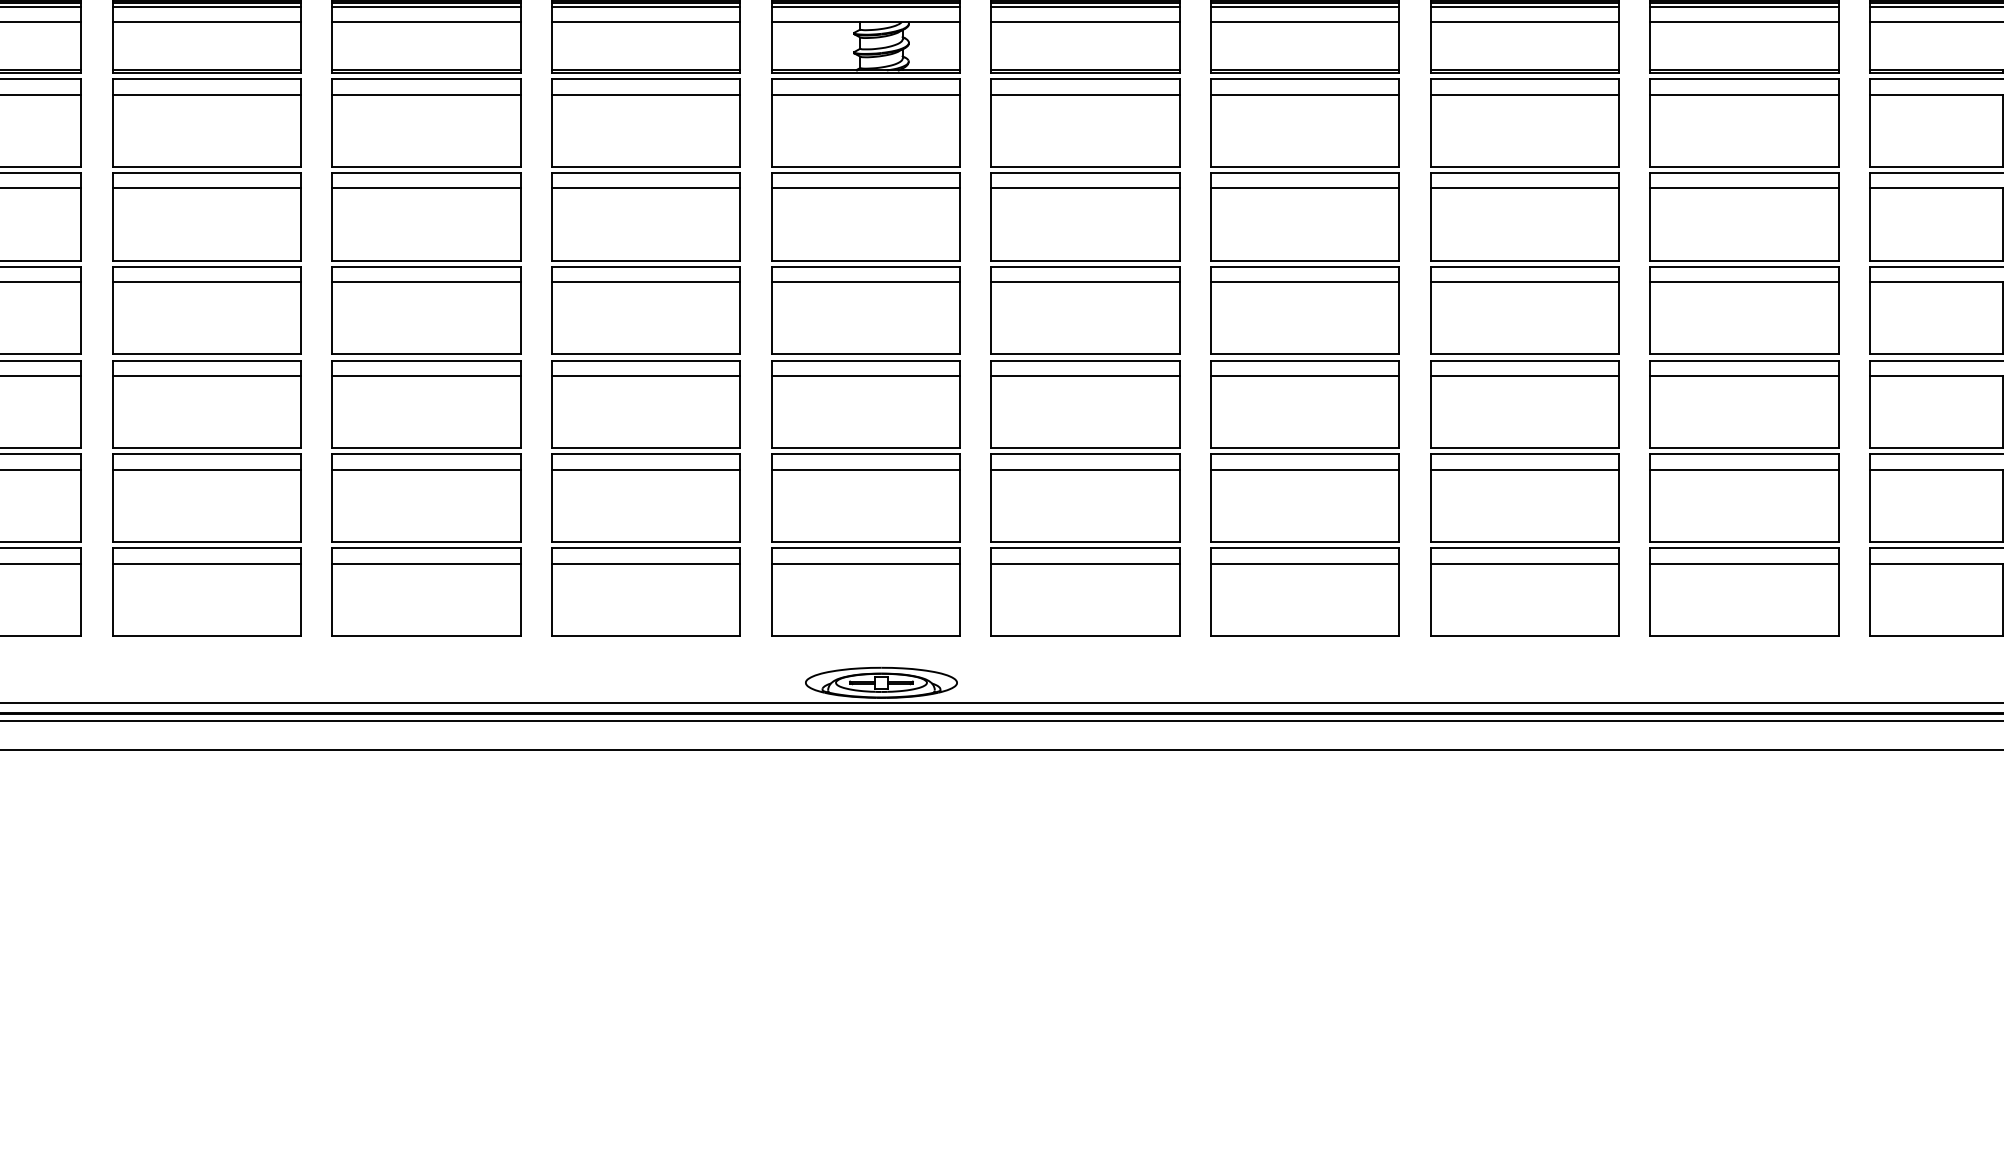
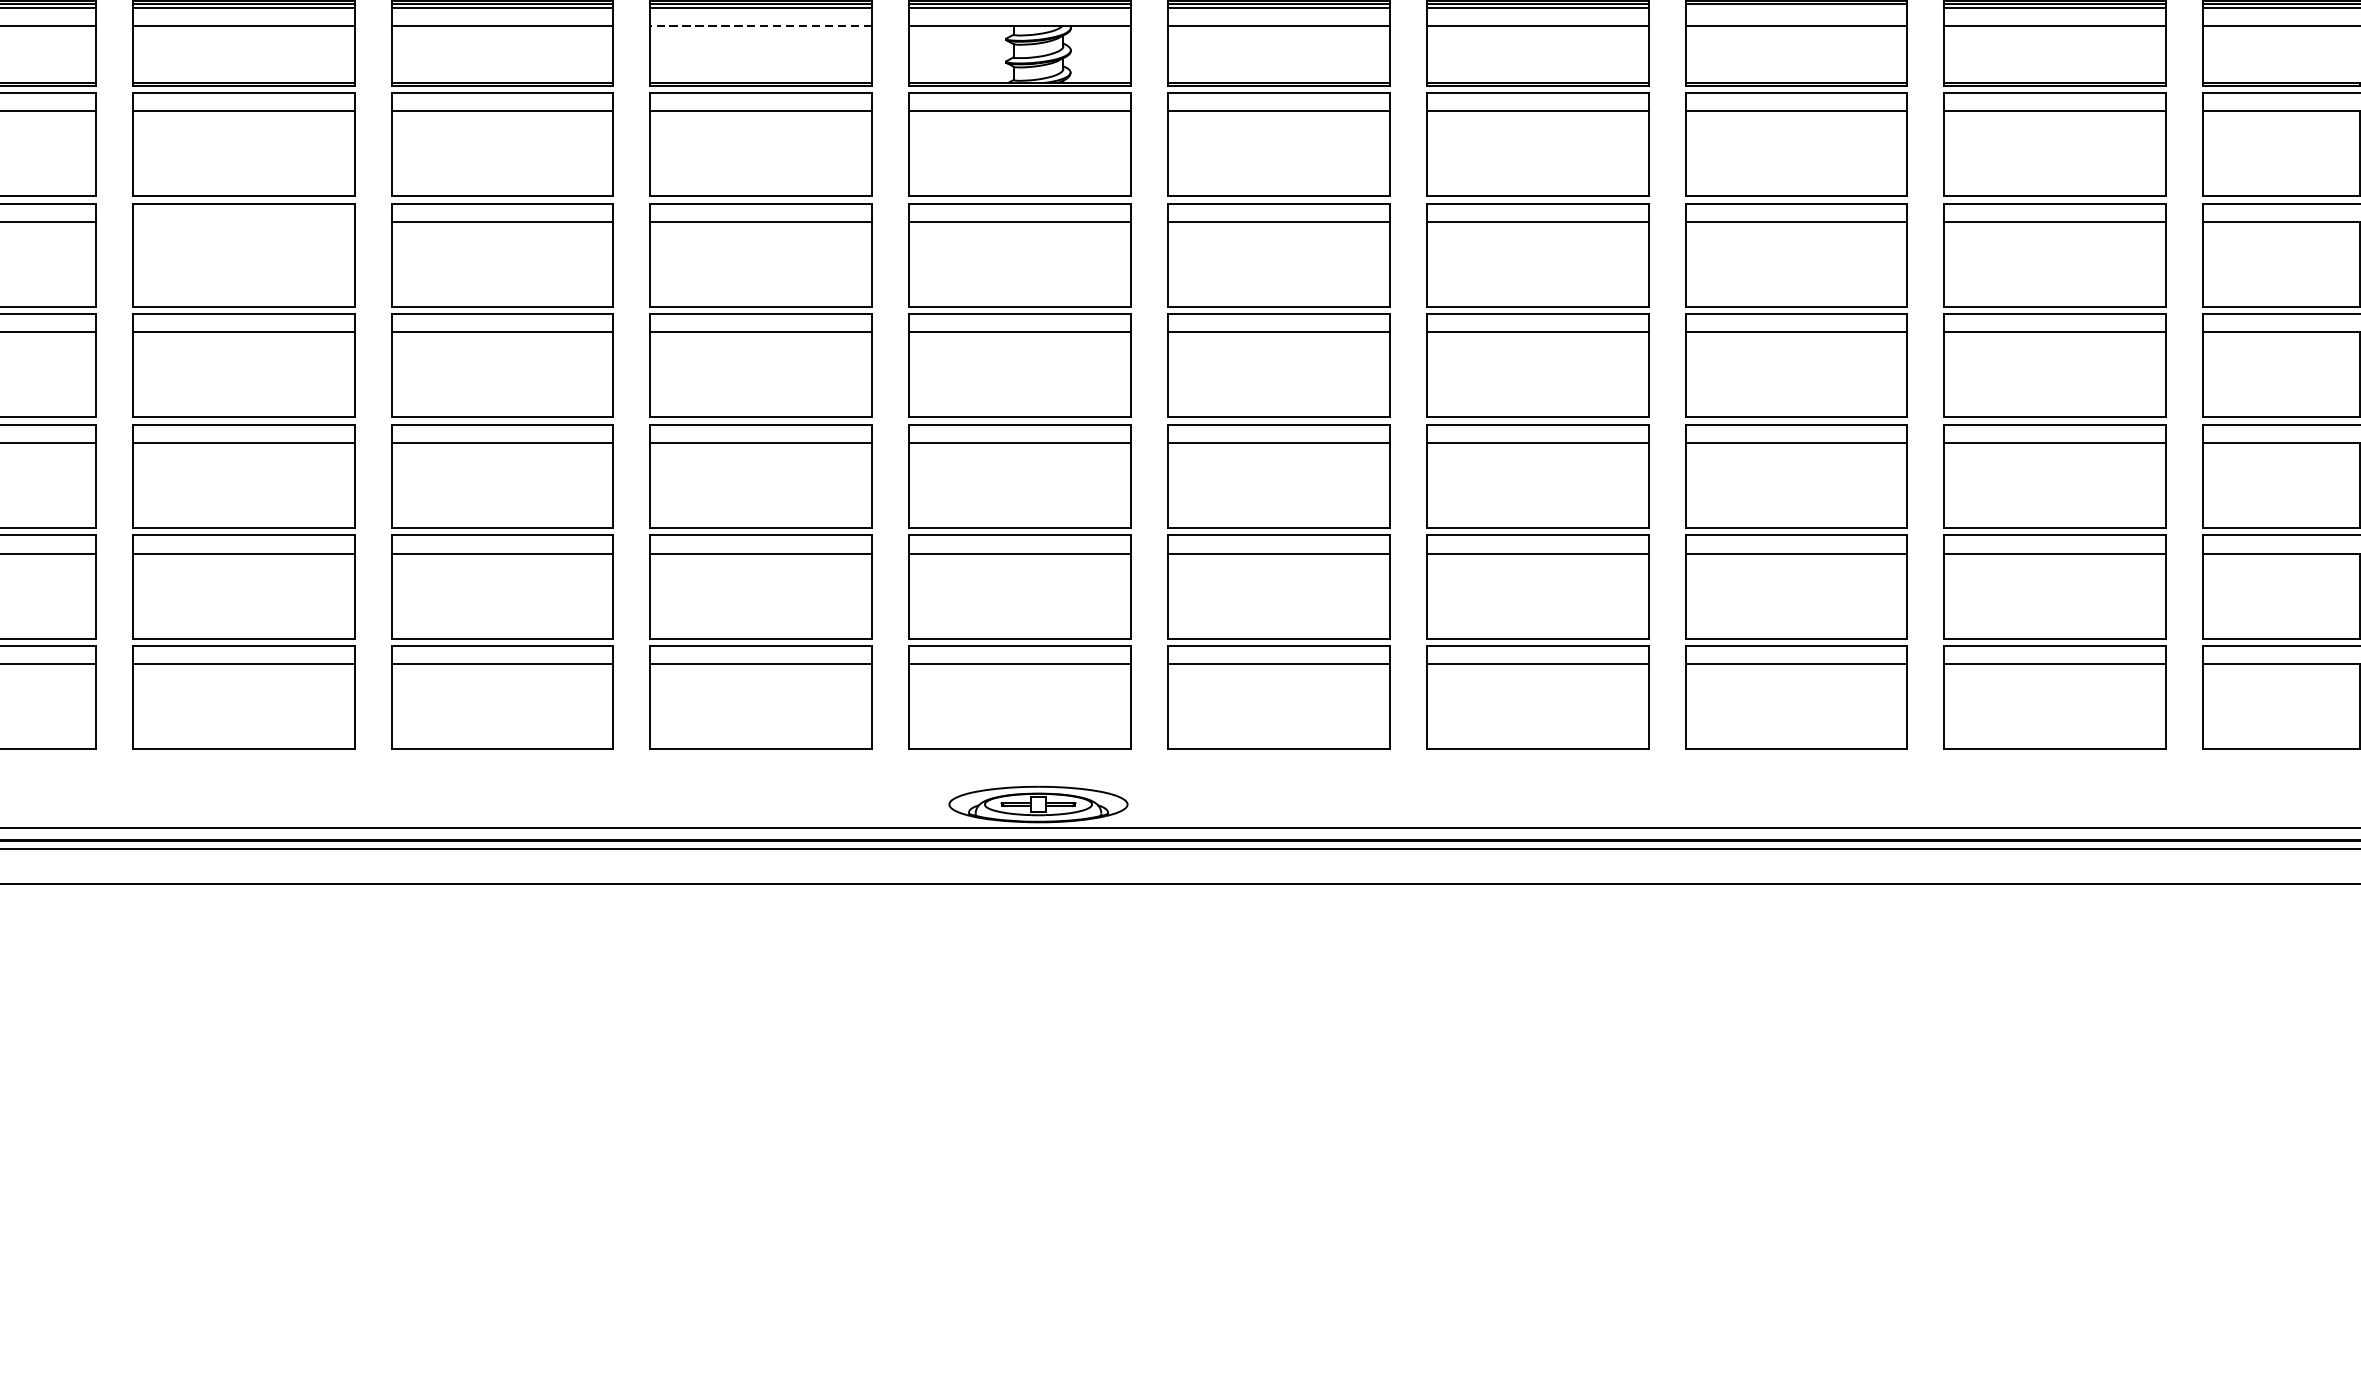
line: (1524, 6) -> (1796, 7), removed
line: (645, 22) -> (760, 26), solid -> dashed
line: (206, 188) -> (243, 222), removed

